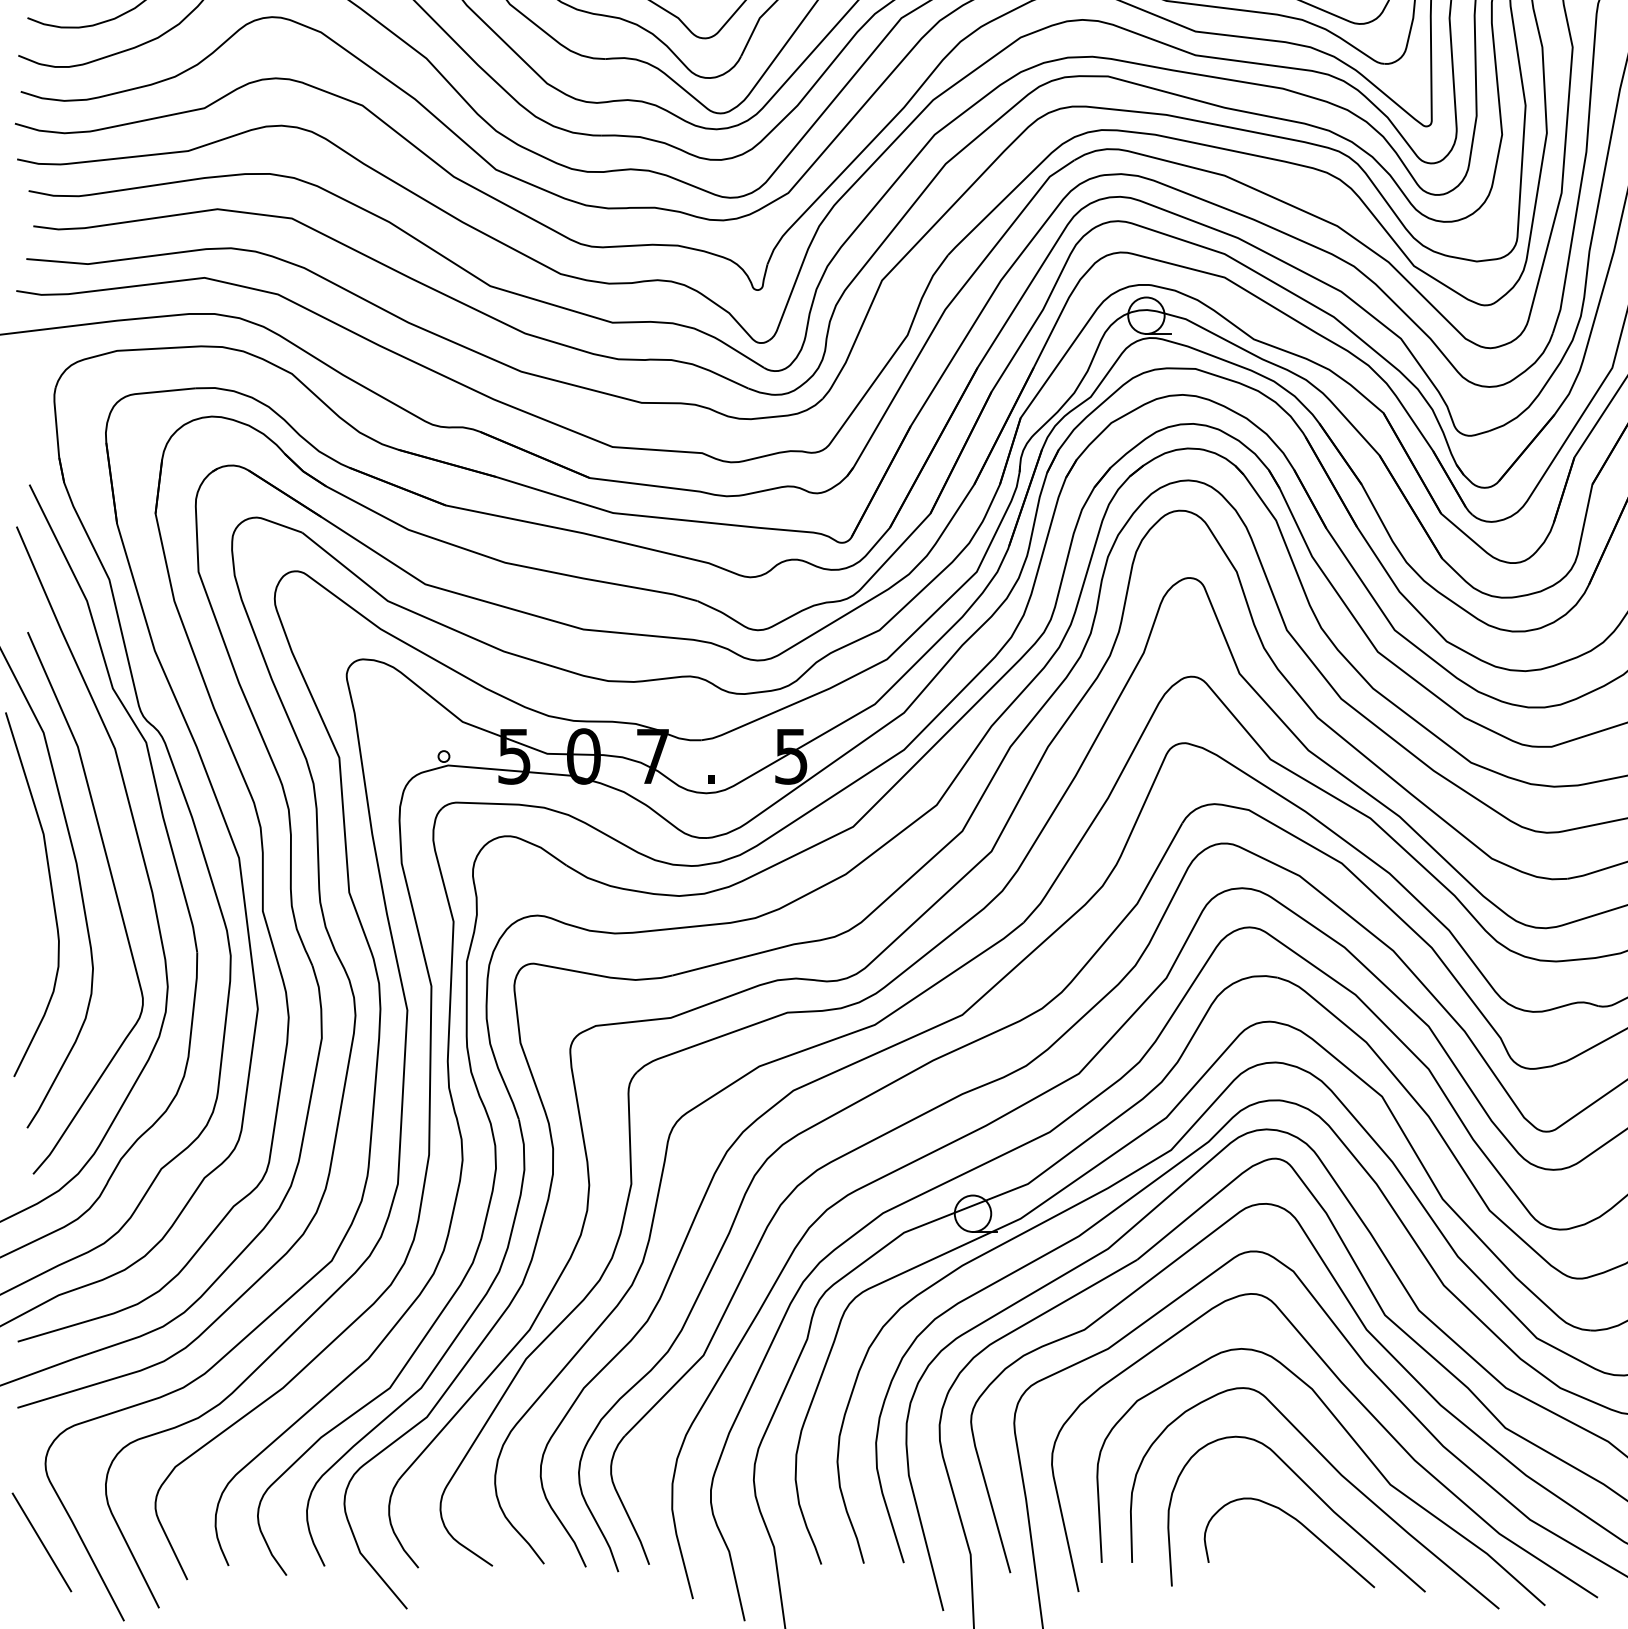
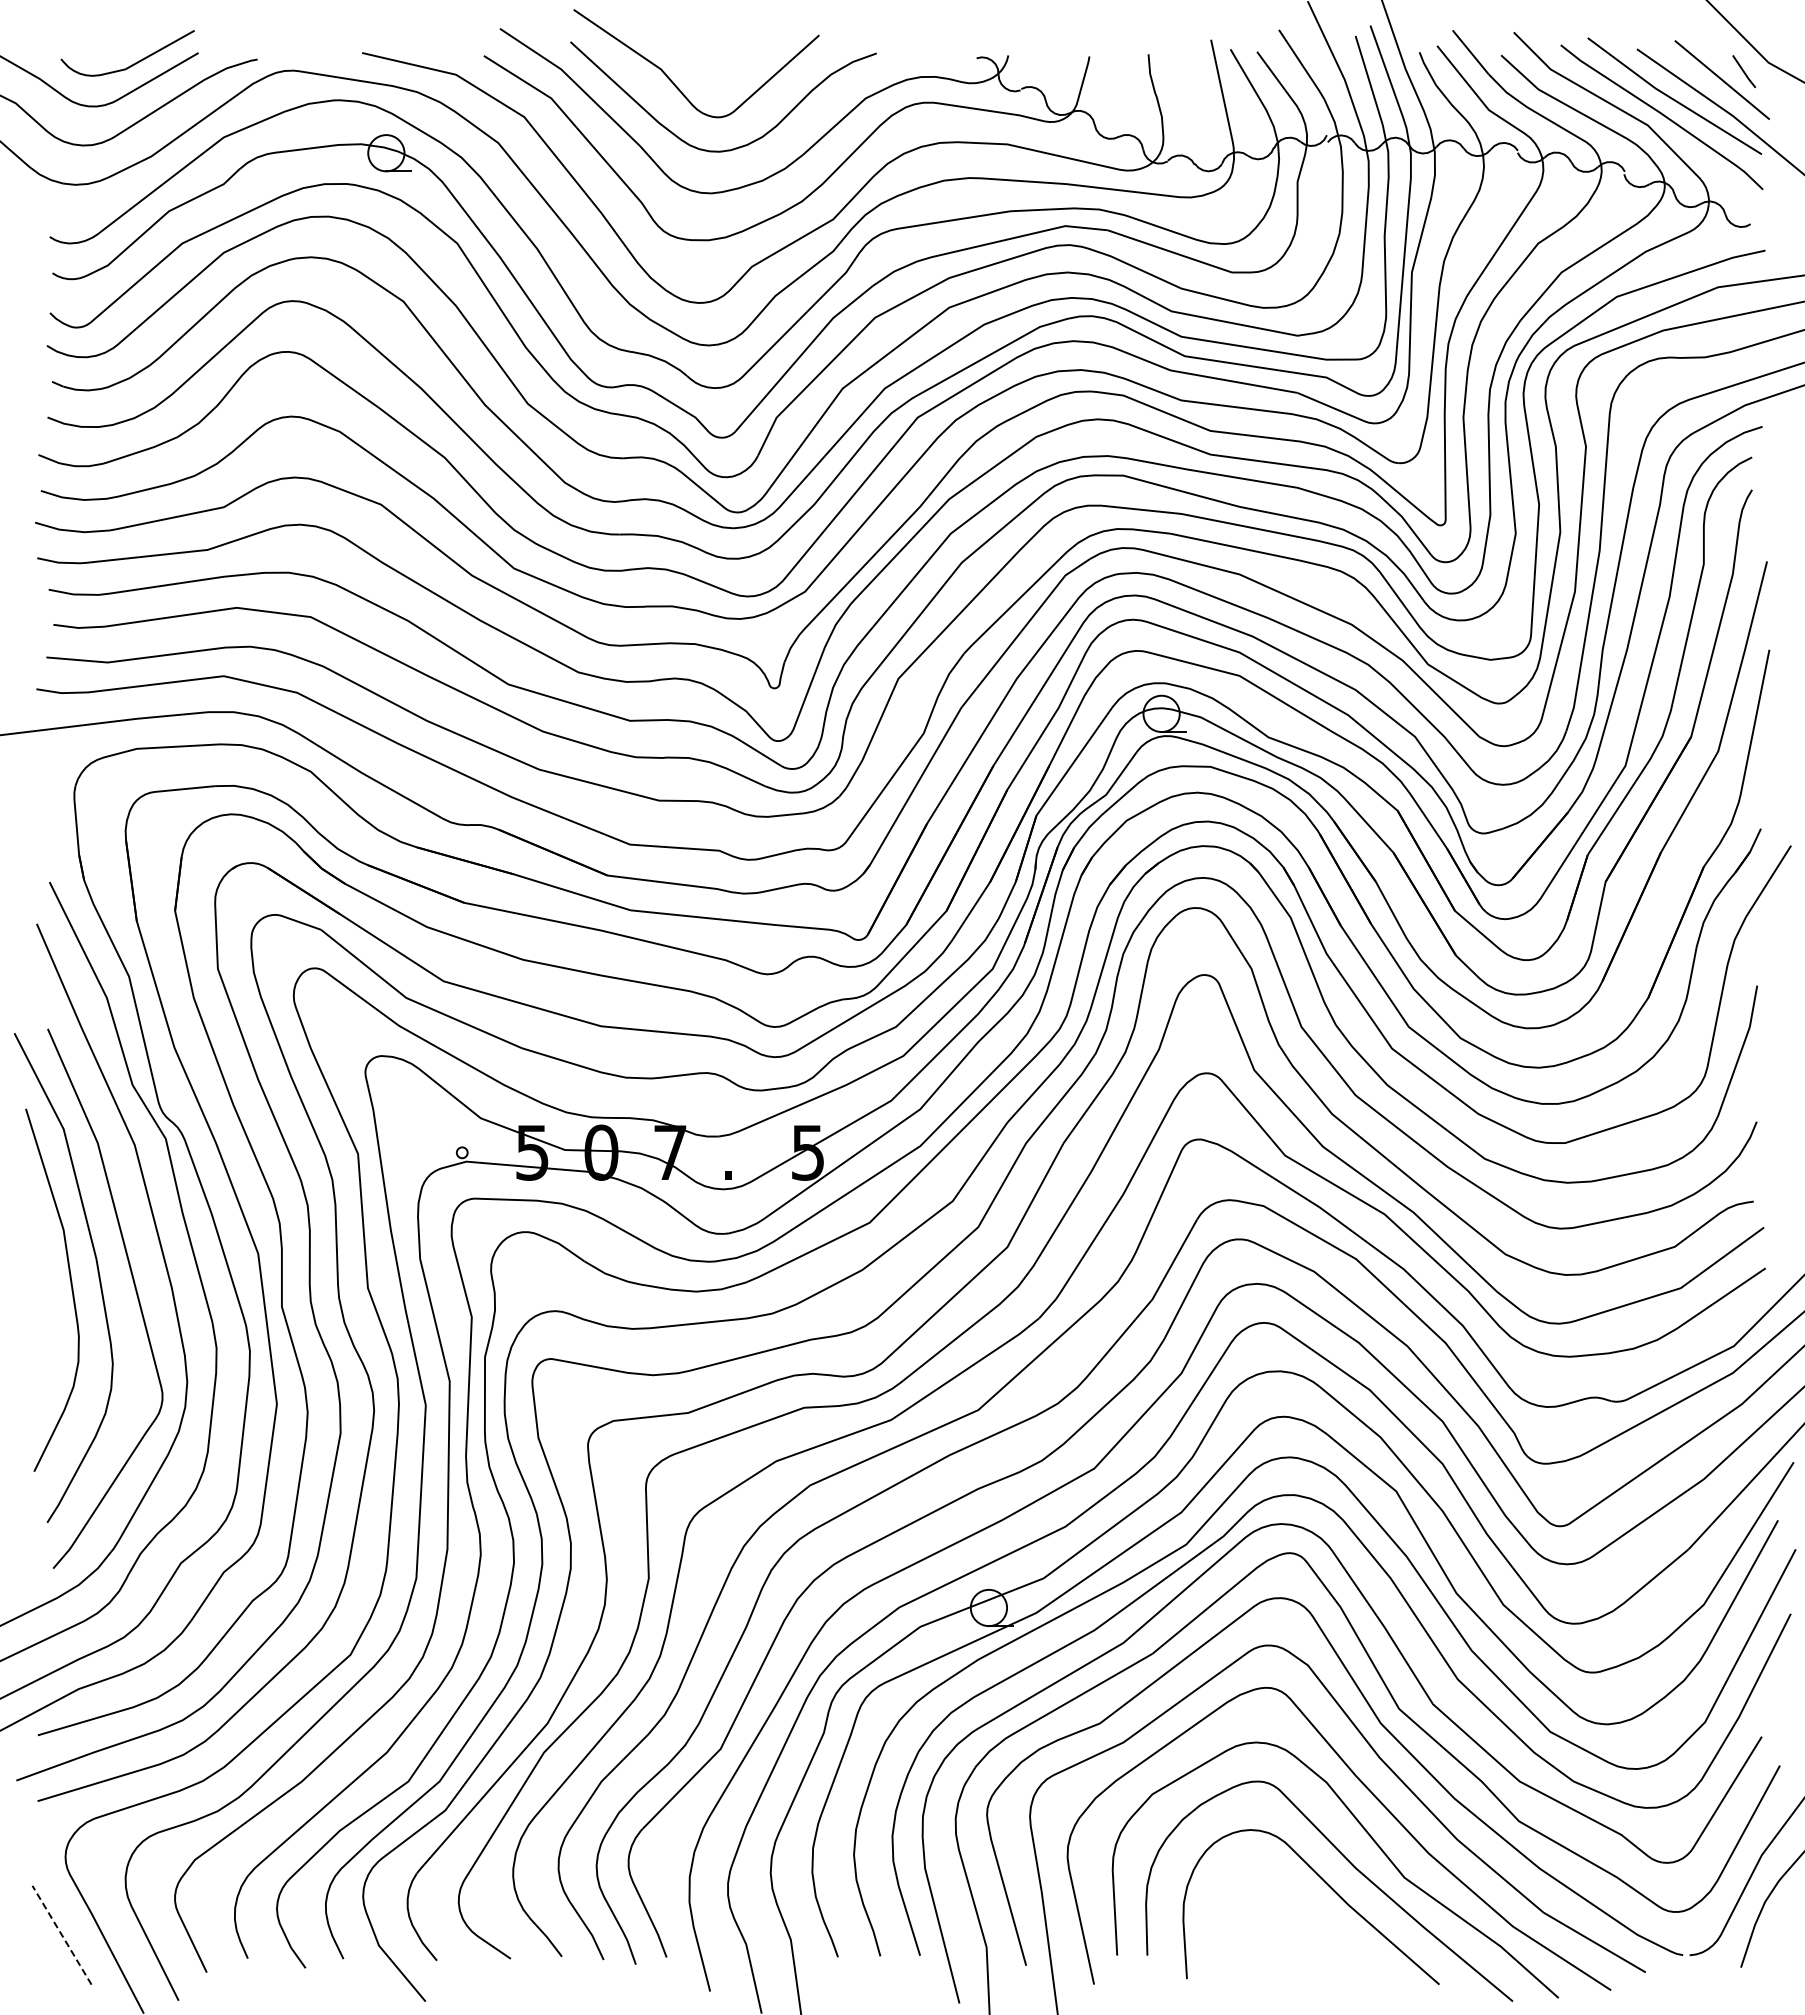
curve: (1304, 1527) -> (1318, 1920), removed
line: (42, 1542) -> (62, 1935), solid -> dashed

